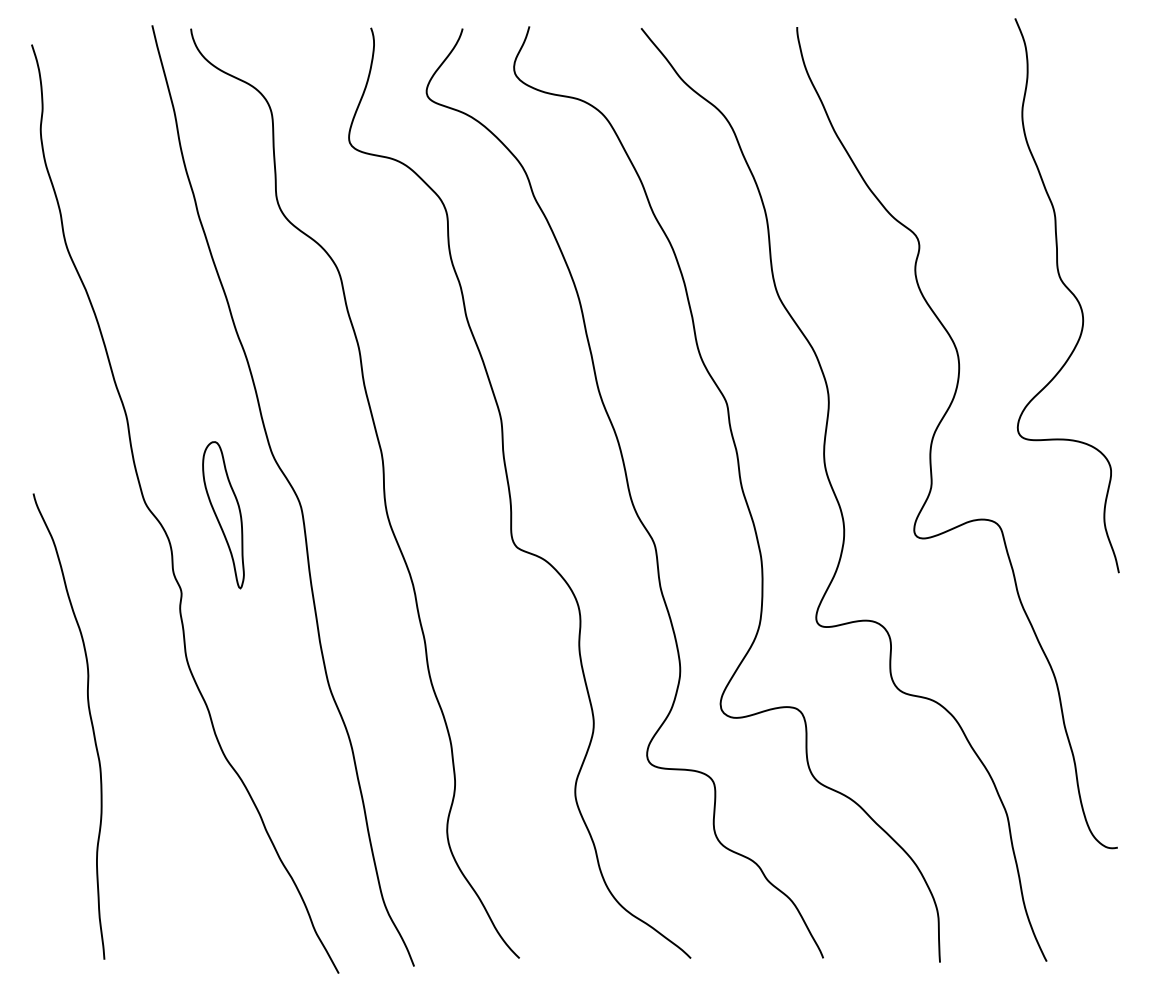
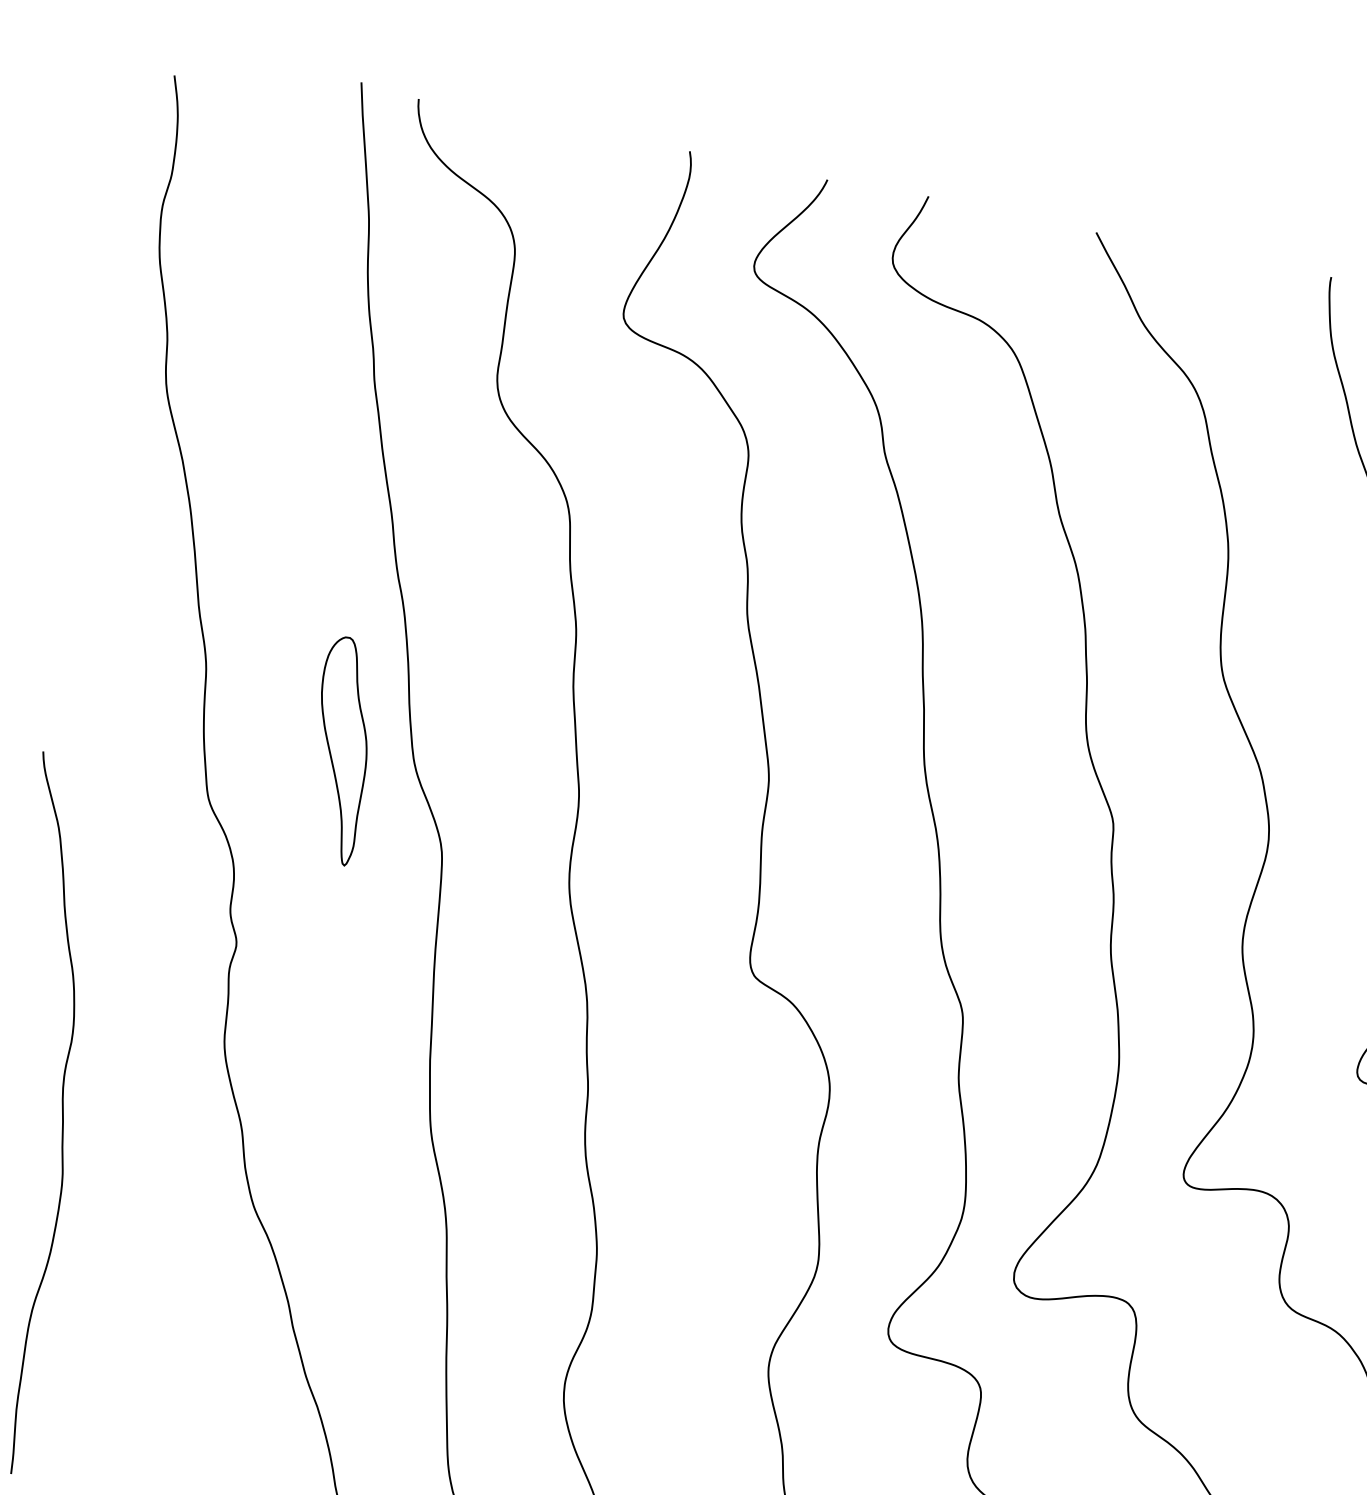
part: (223, 515) -> (340, 750), moved

